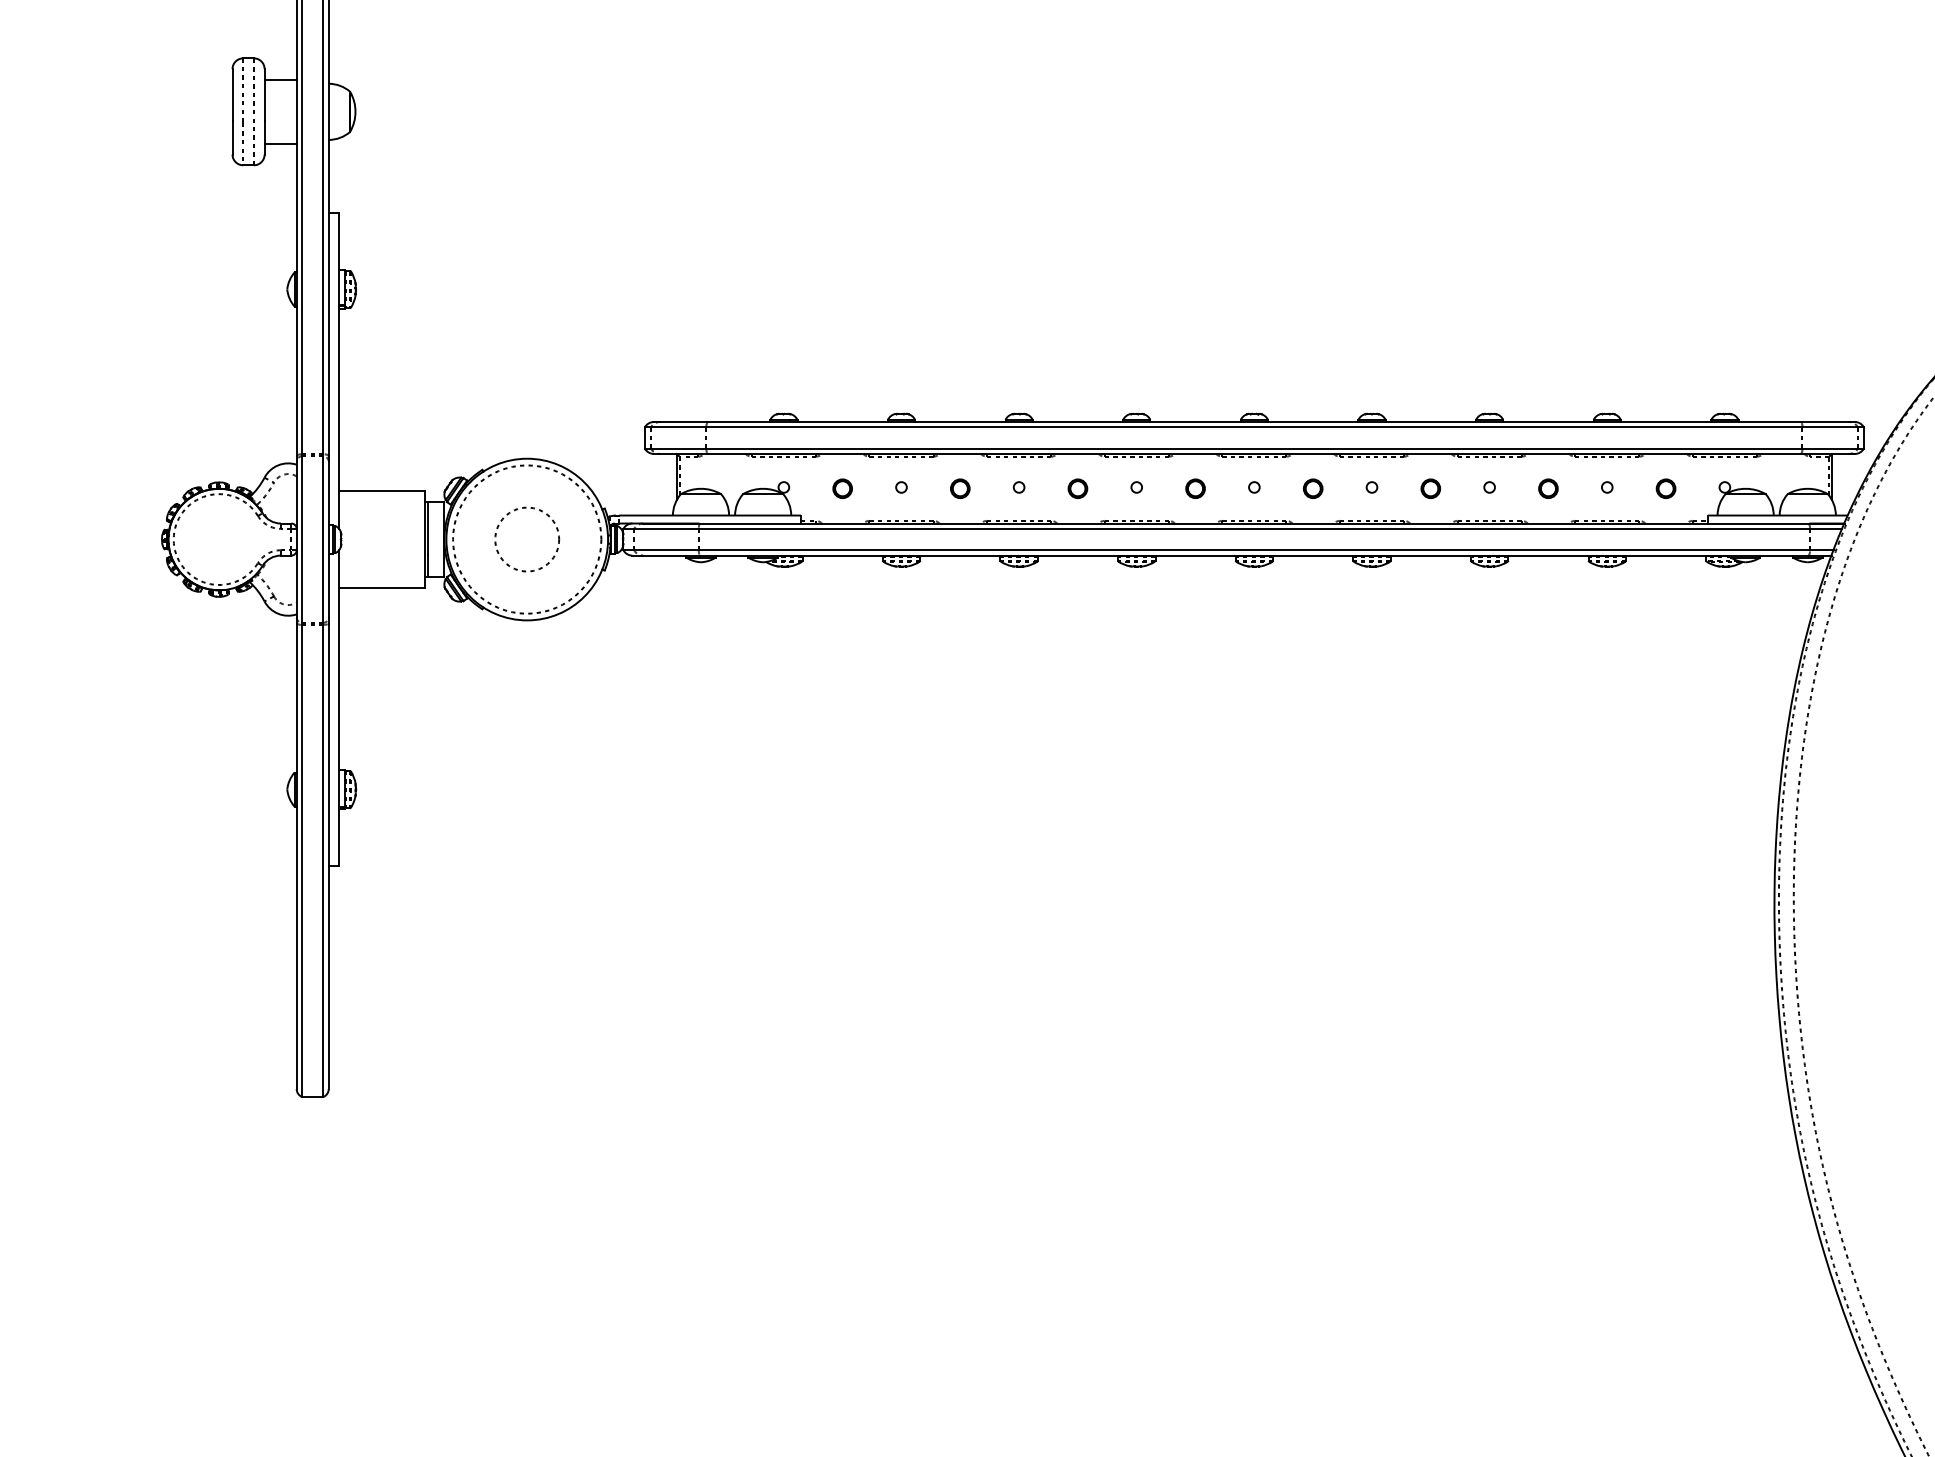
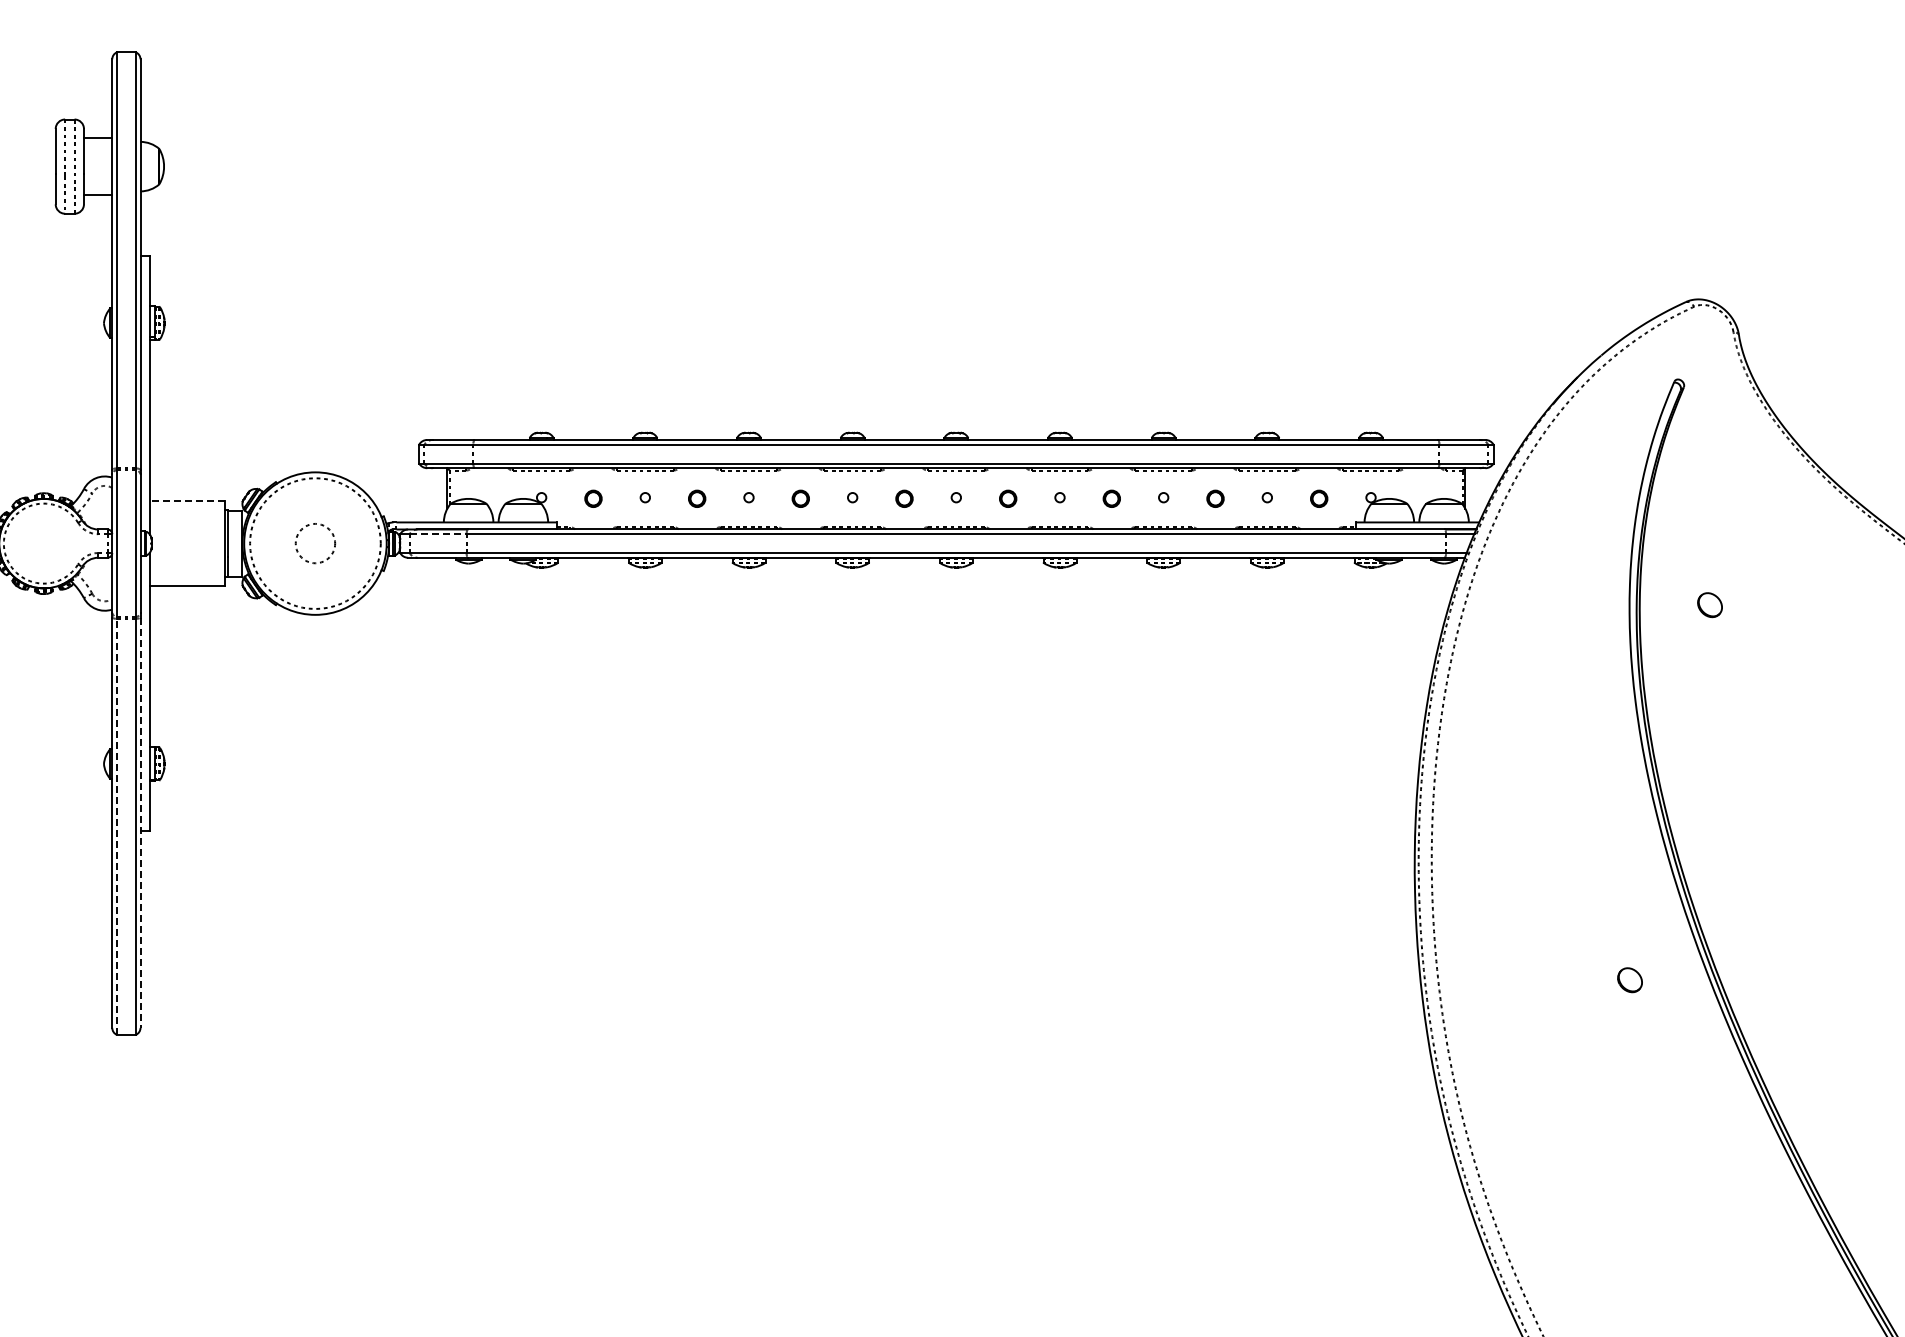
line: (382, 491) -> (187, 501), solid -> dashed
line: (666, 529) -> (438, 534), solid -> dashed
circle: (527, 539) -> (315, 543), size x0.7
line: (328, 857) -> (140, 823), solid -> dashed
line: (301, 860) -> (116, 826), solid -> dashed

